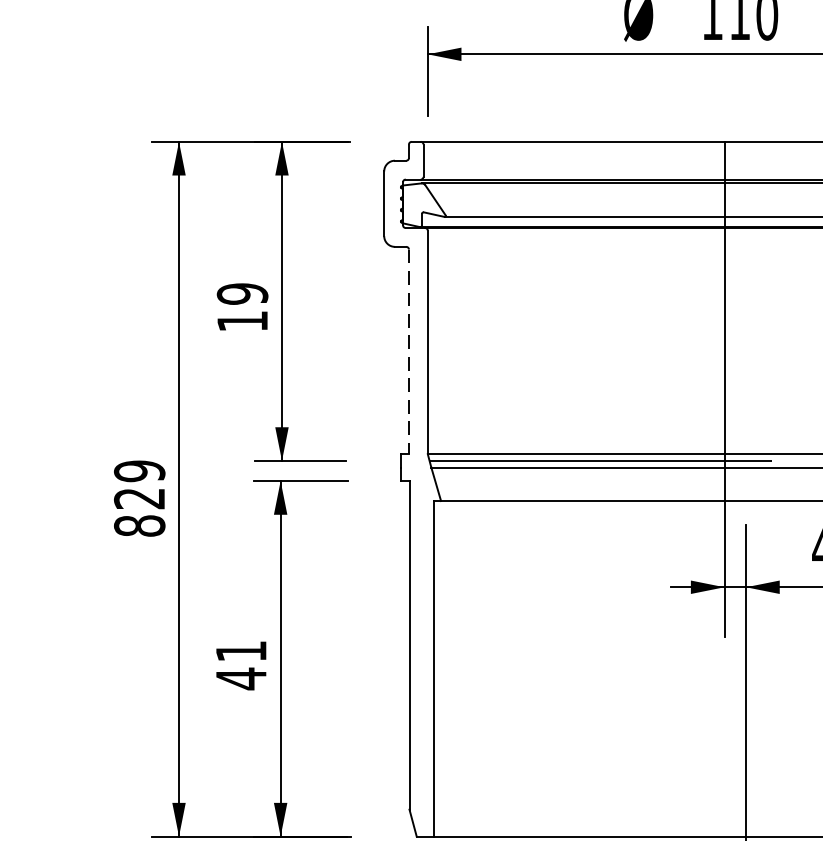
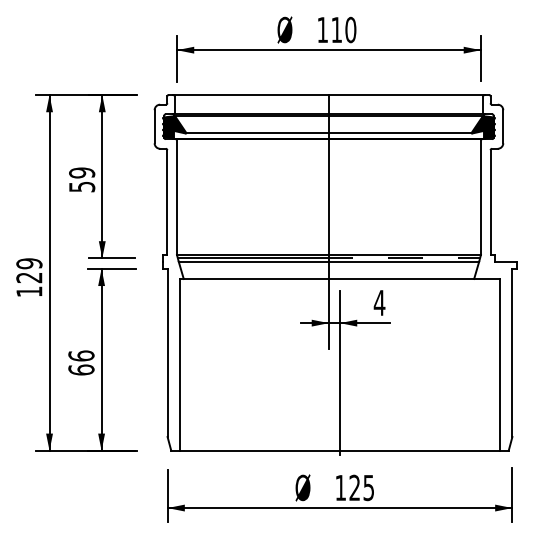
fill: (422, 205) -> (174, 127), added
text: (243, 322) -> (82, 187), 19 -> 59
line: (409, 353) -> (167, 203), dashed -> solid
text: (139, 525) -> (29, 291), 829 -> 129
text: (241, 664) -> (81, 362), 41 -> 66

